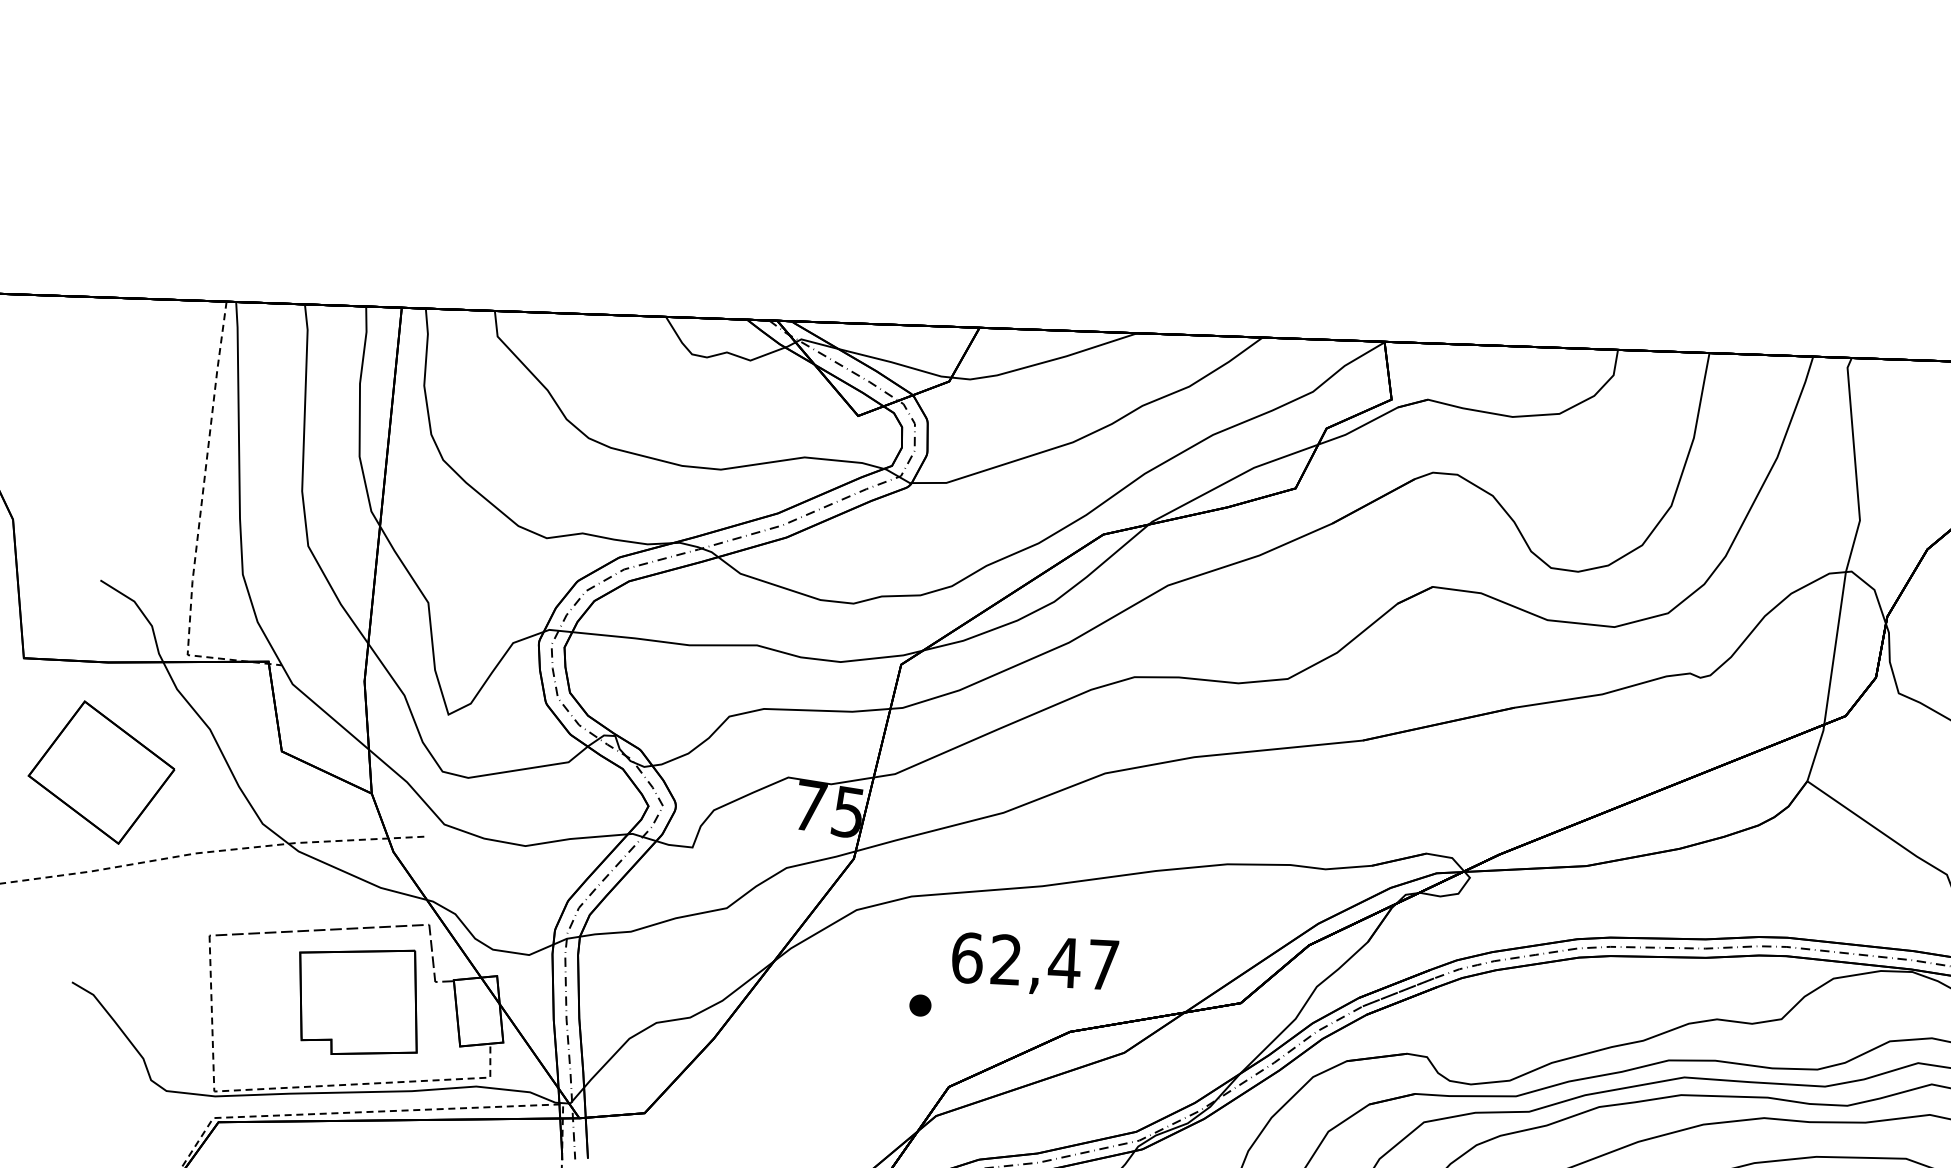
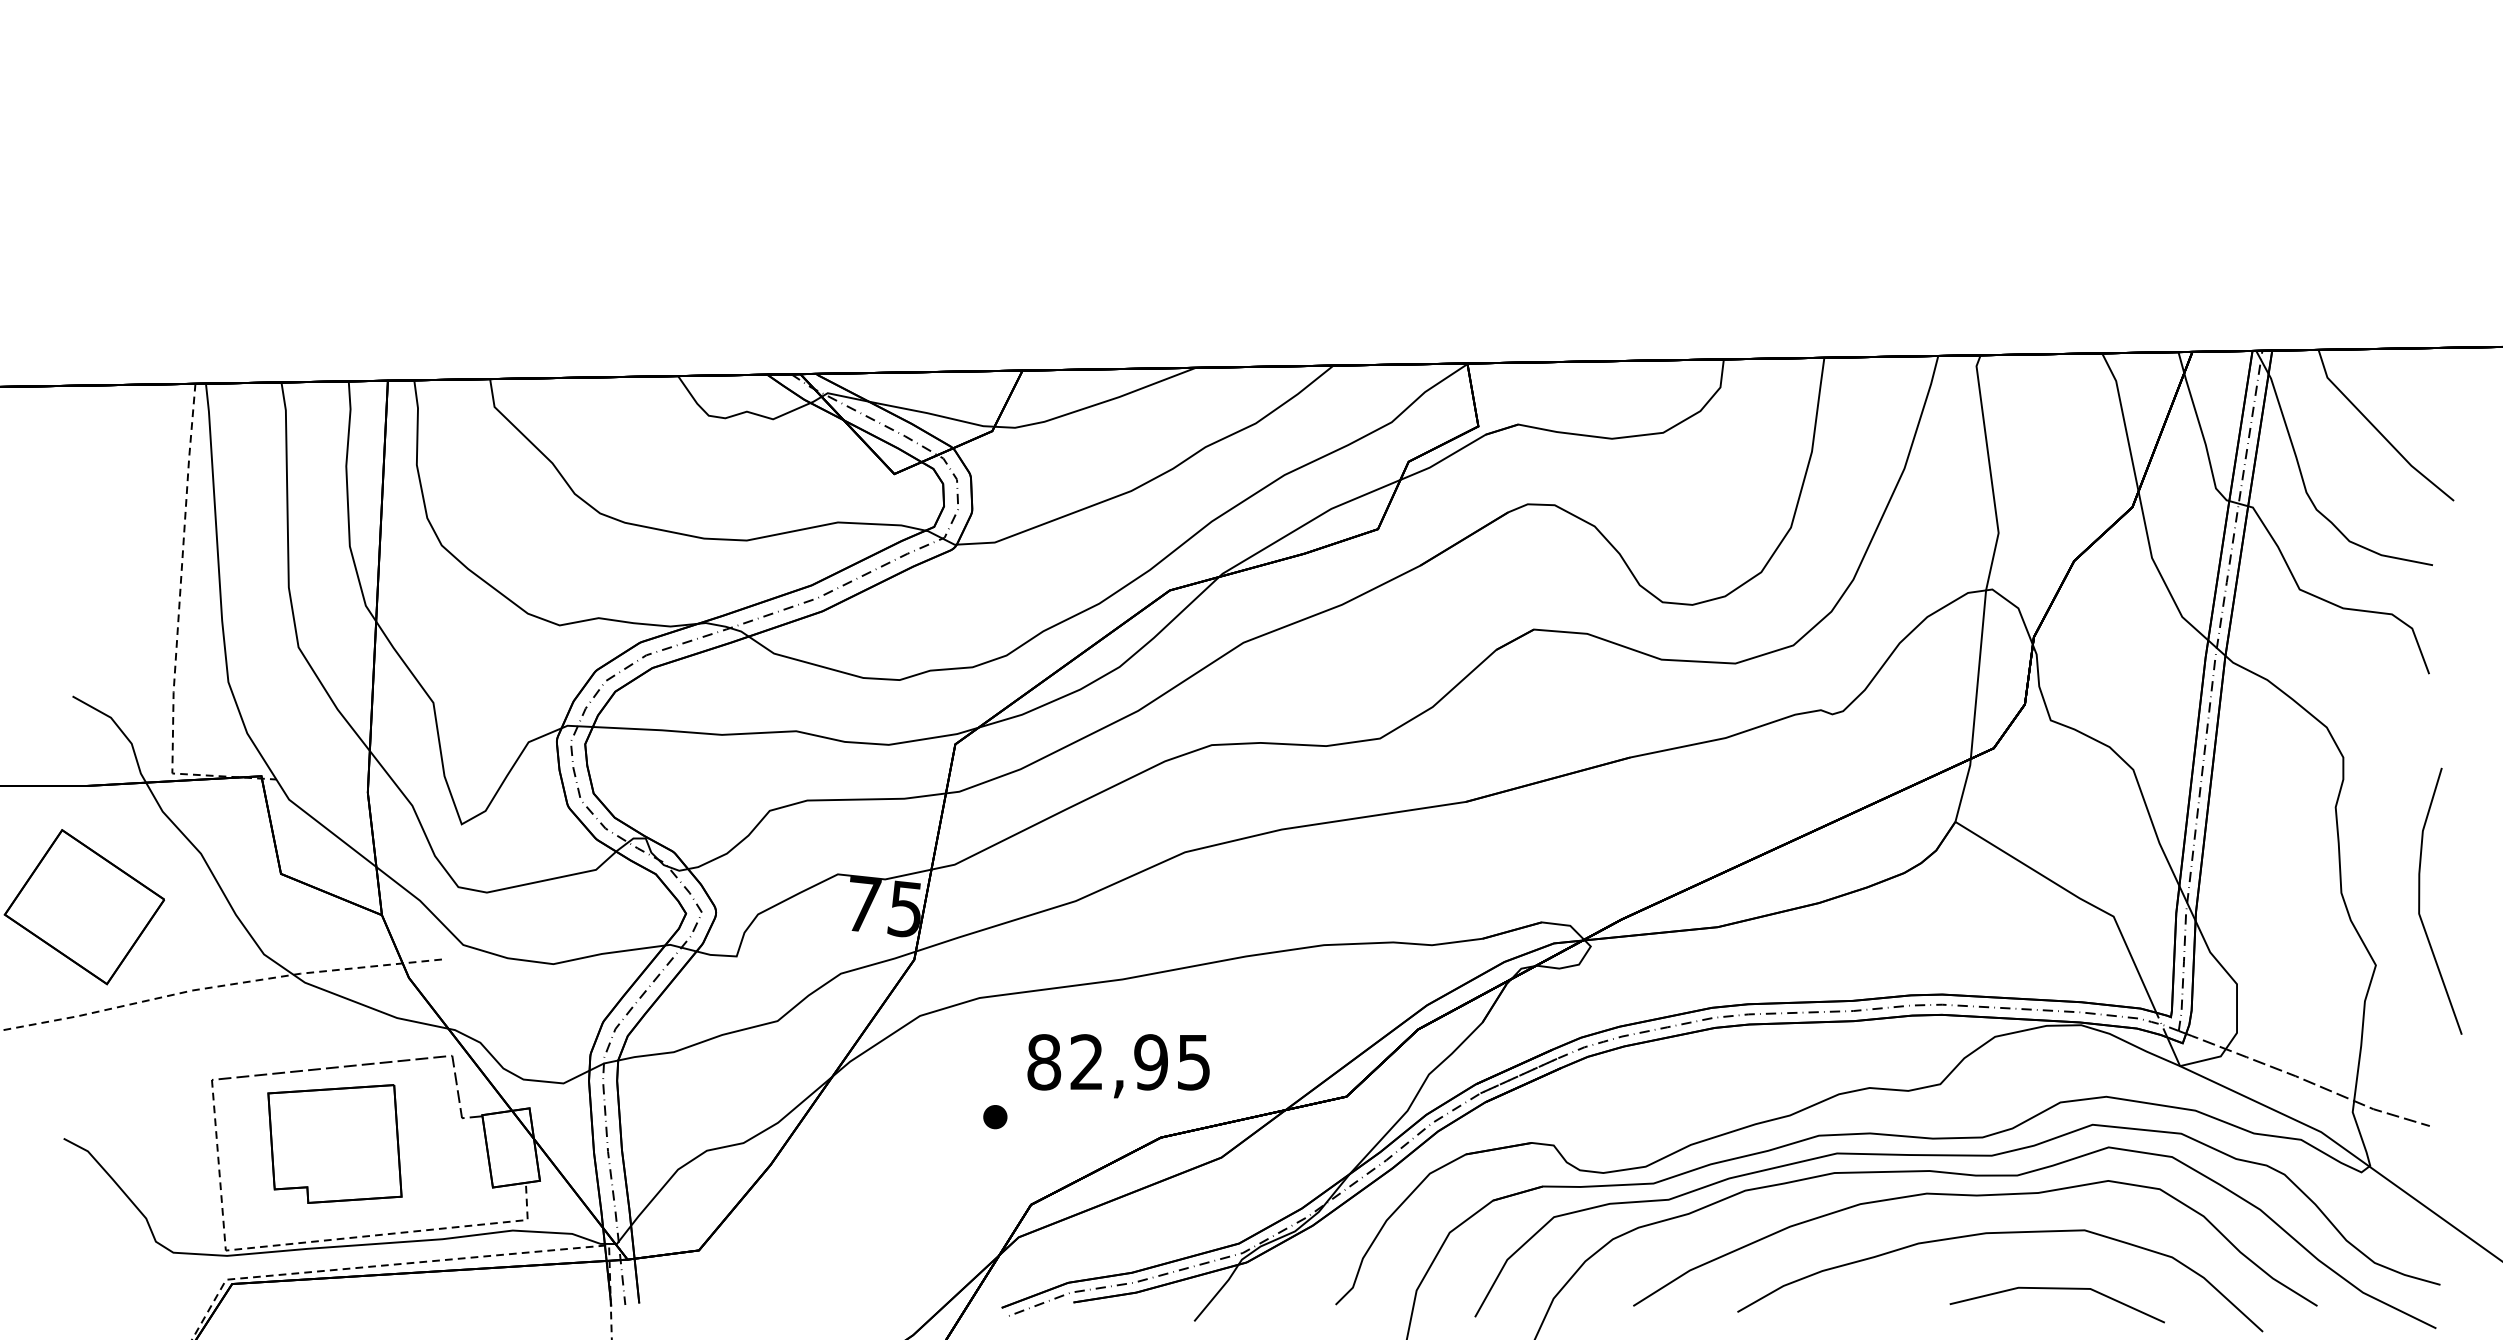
text: (1034, 961) -> (1118, 1062), 62,47 -> 82,95
part: (358, 1001) -> (334, 1143), moved

